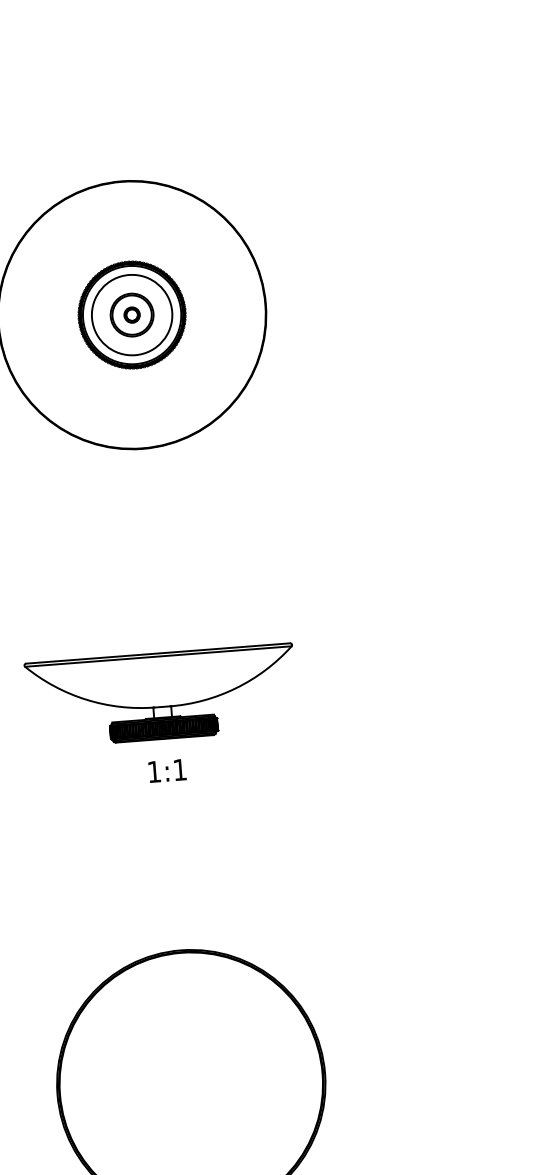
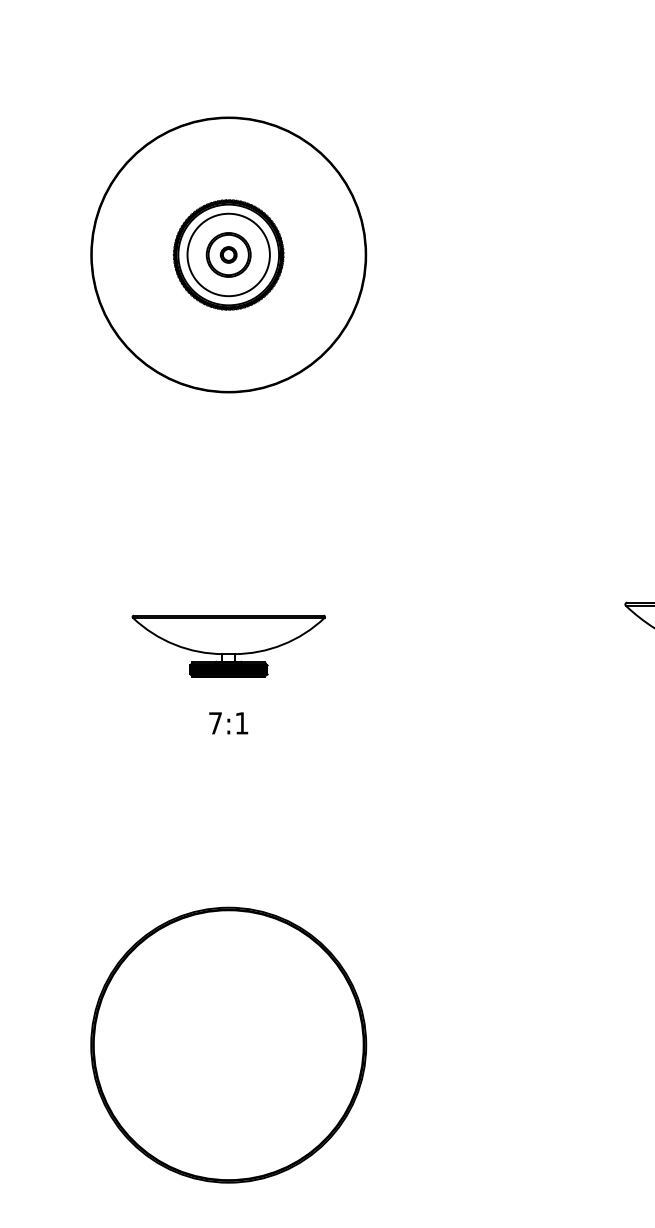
part: (161, 695) -> (228, 645), size x0.7
text: (154, 772) -> (215, 723), 1:1 -> 7:1

